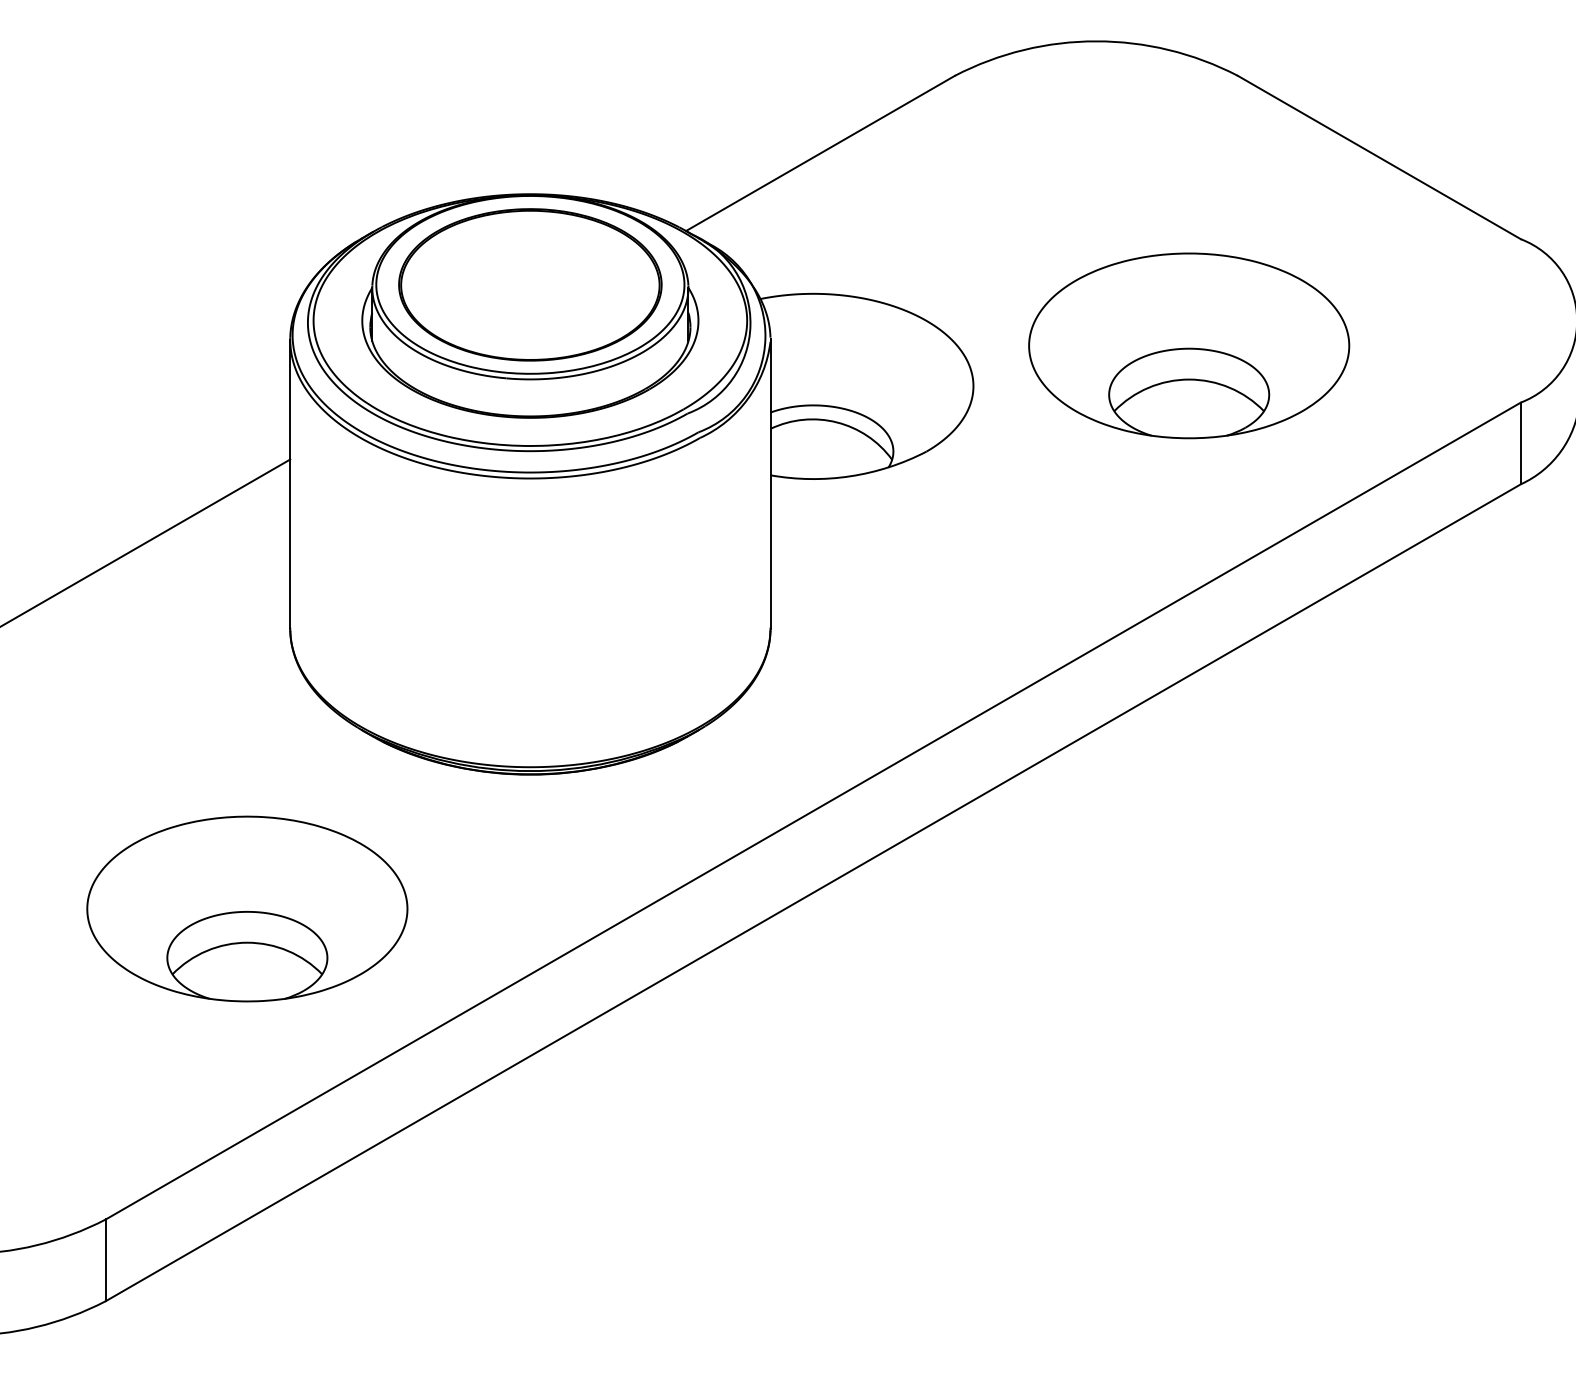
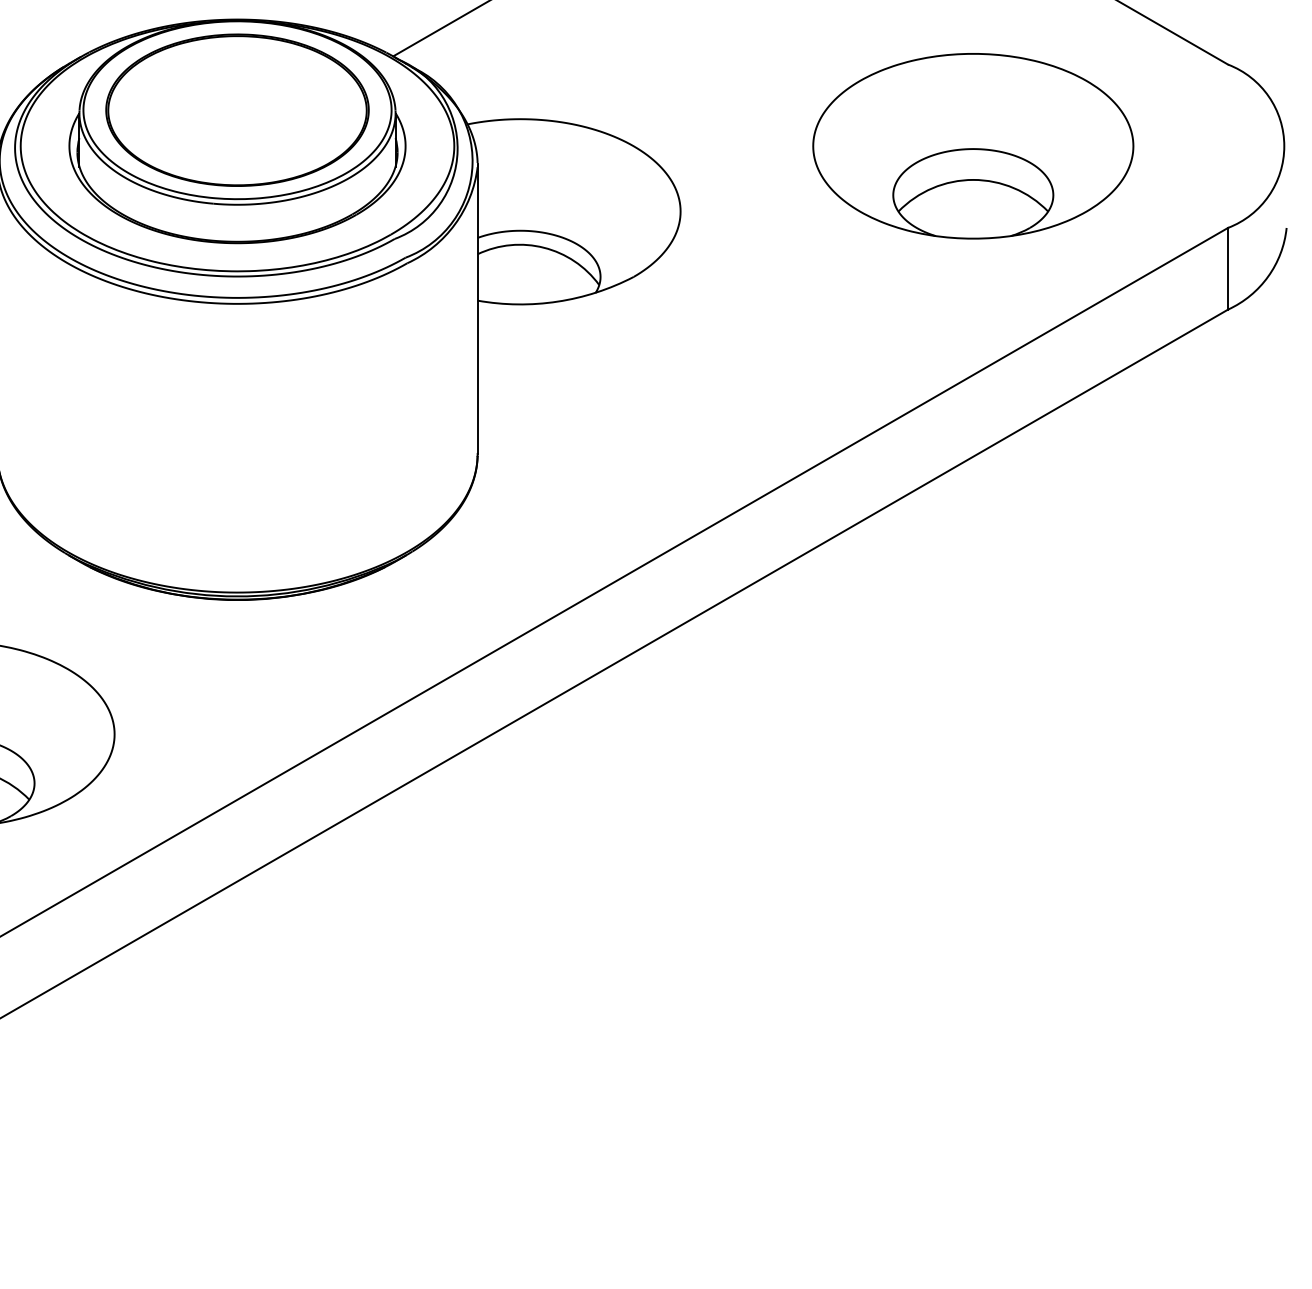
part: (1189, 345) -> (973, 145), moved

